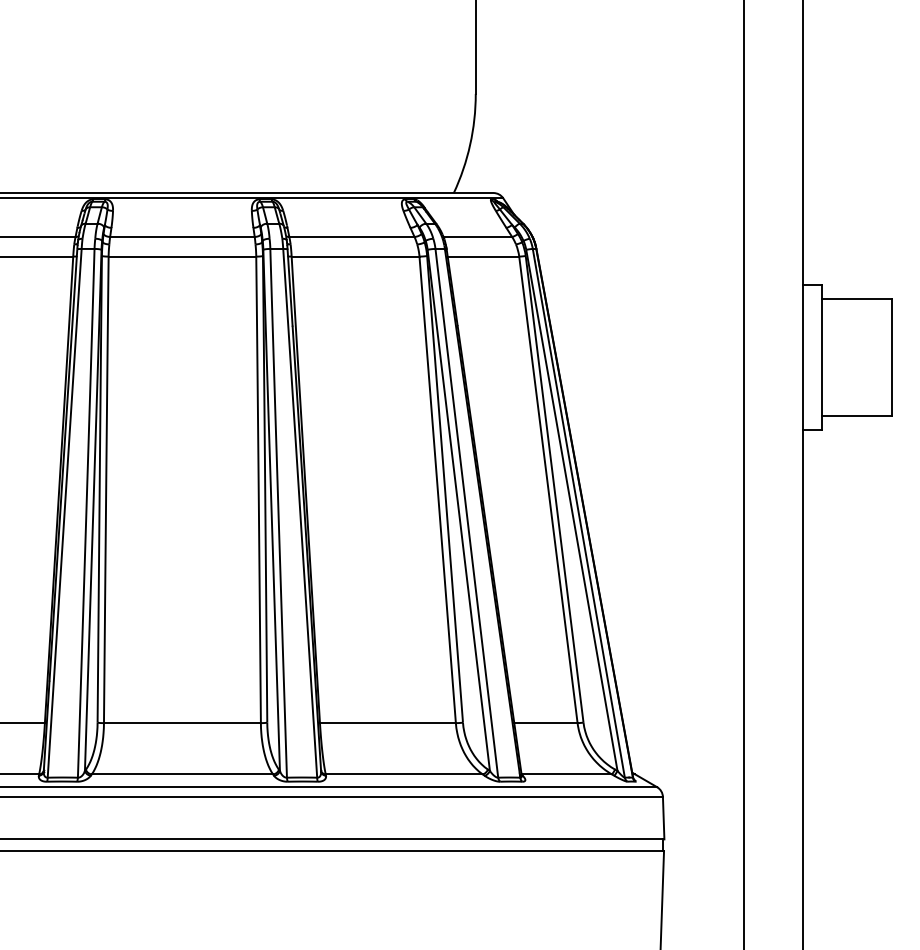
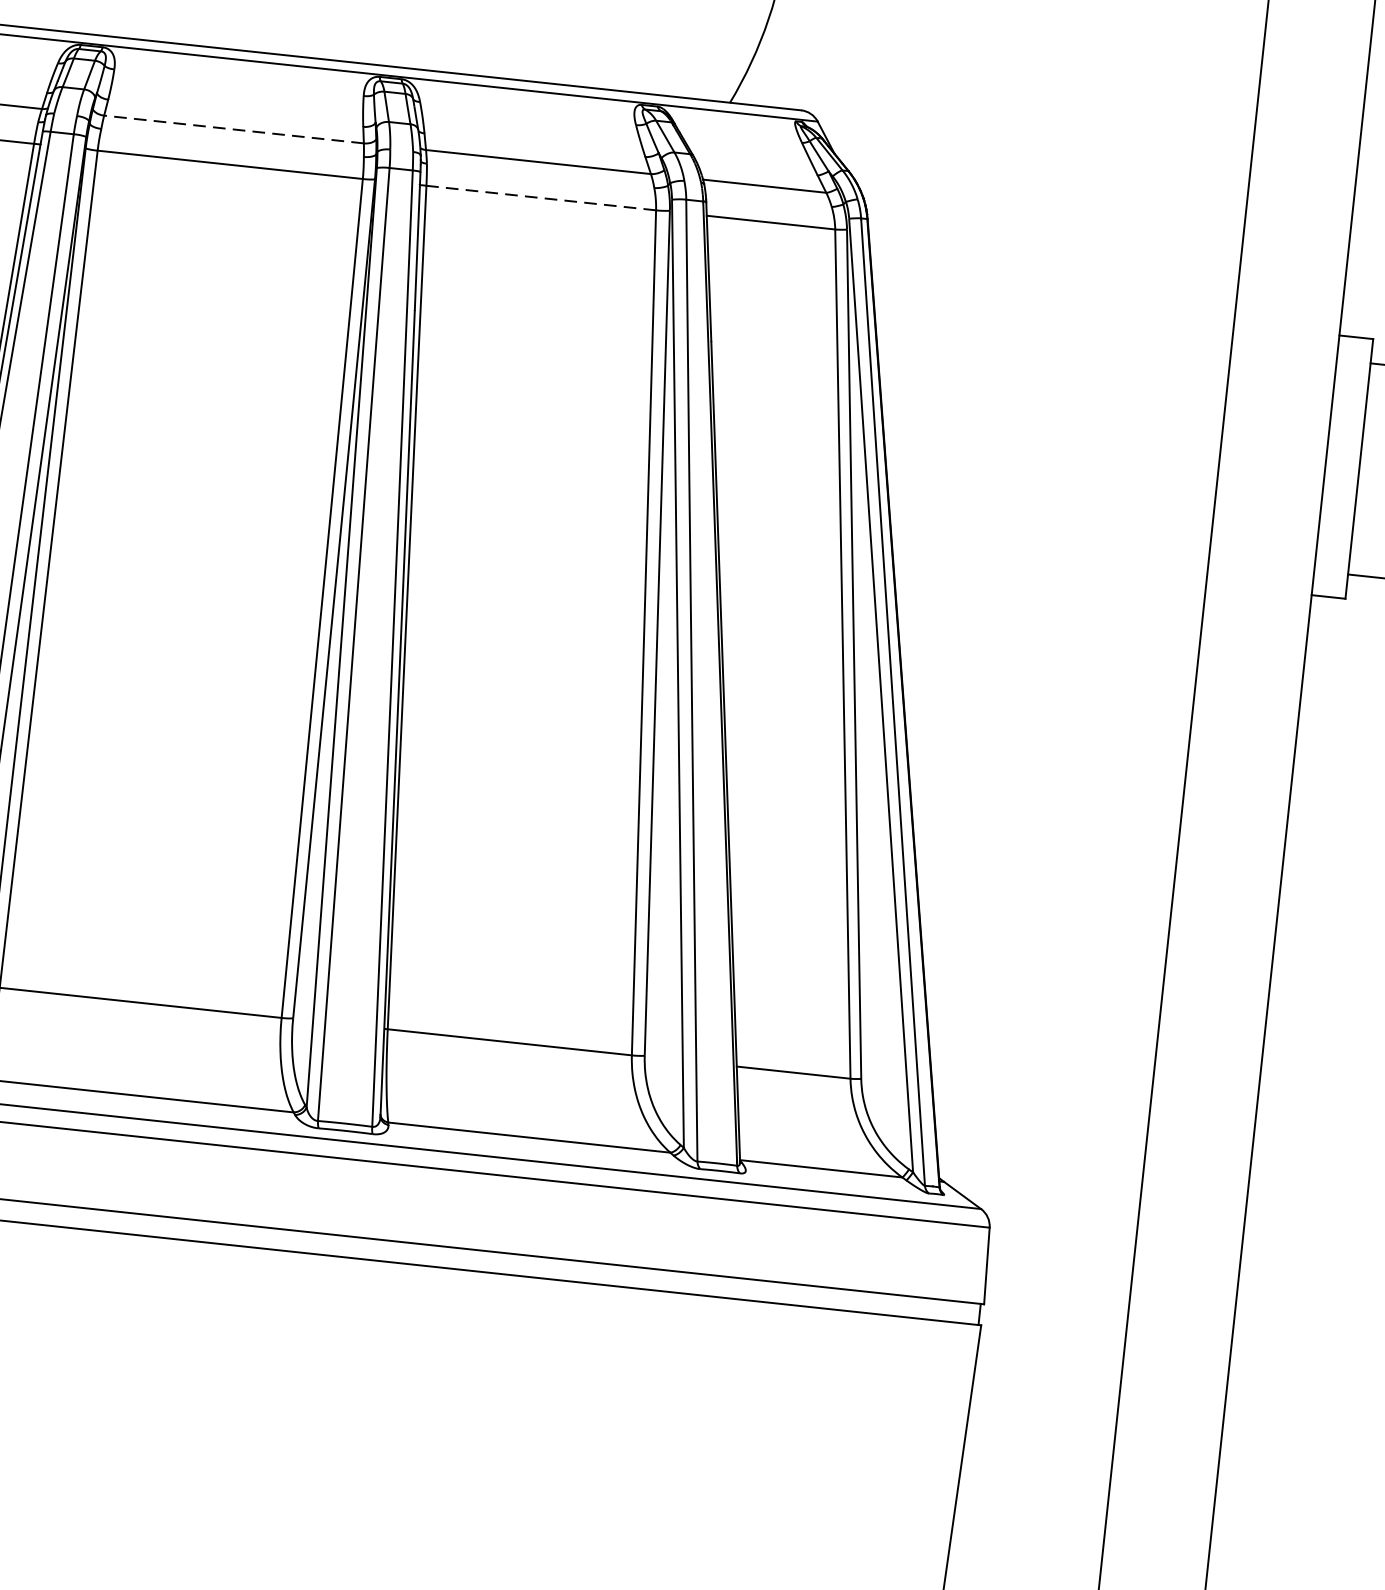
line: (181, 236) -> (232, 128), solid -> dashed
line: (355, 256) -> (541, 197), solid -> dashed

